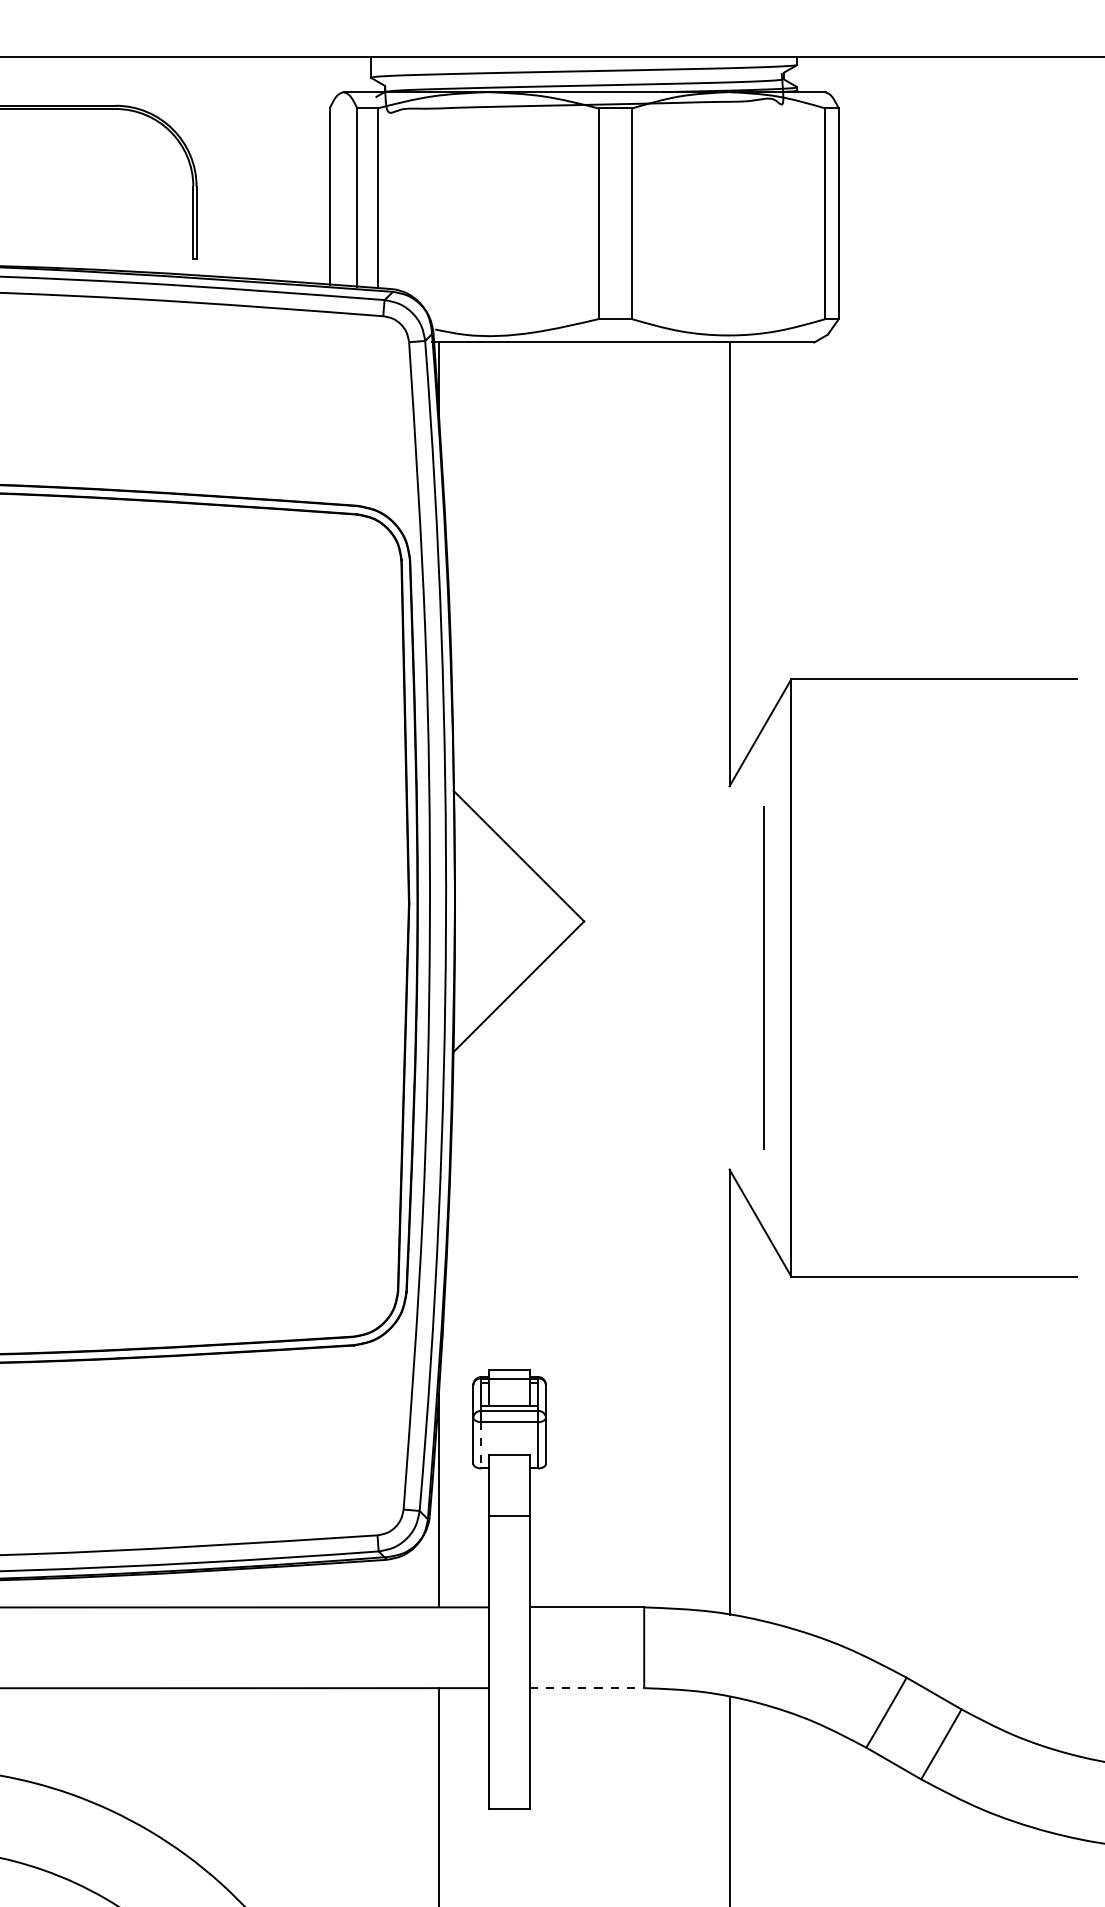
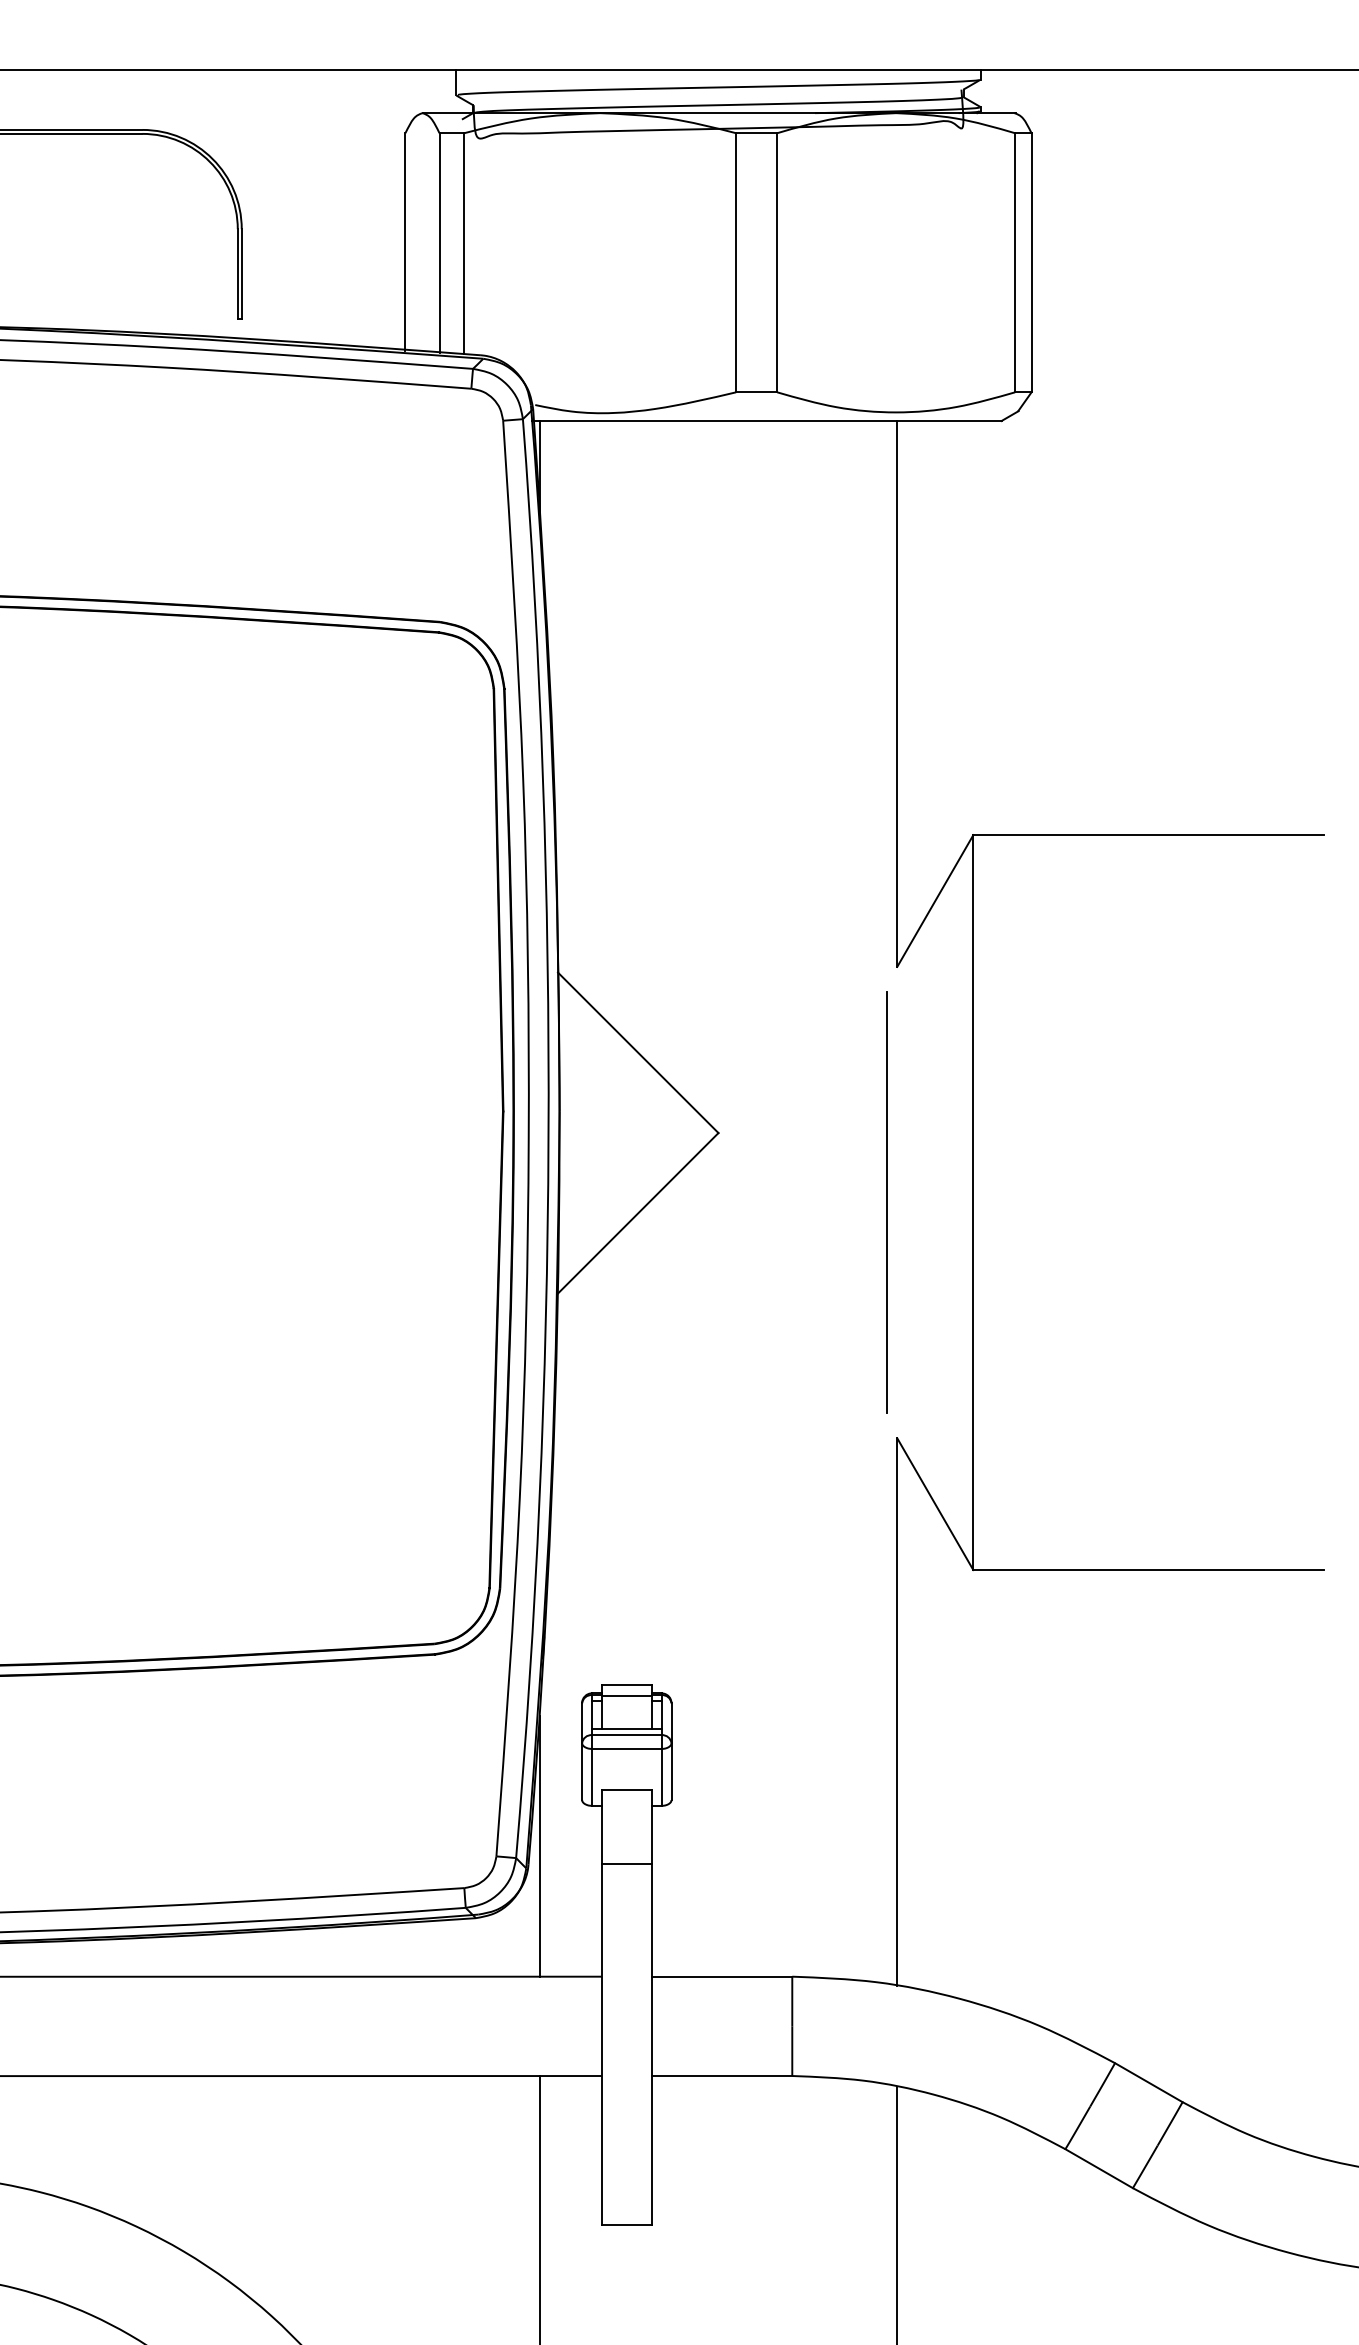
line: (763, 977) -> (886, 1202), moved
line: (481, 1445) -> (592, 1777), dashed -> solid
line: (587, 1688) -> (722, 2076), dashed -> solid

